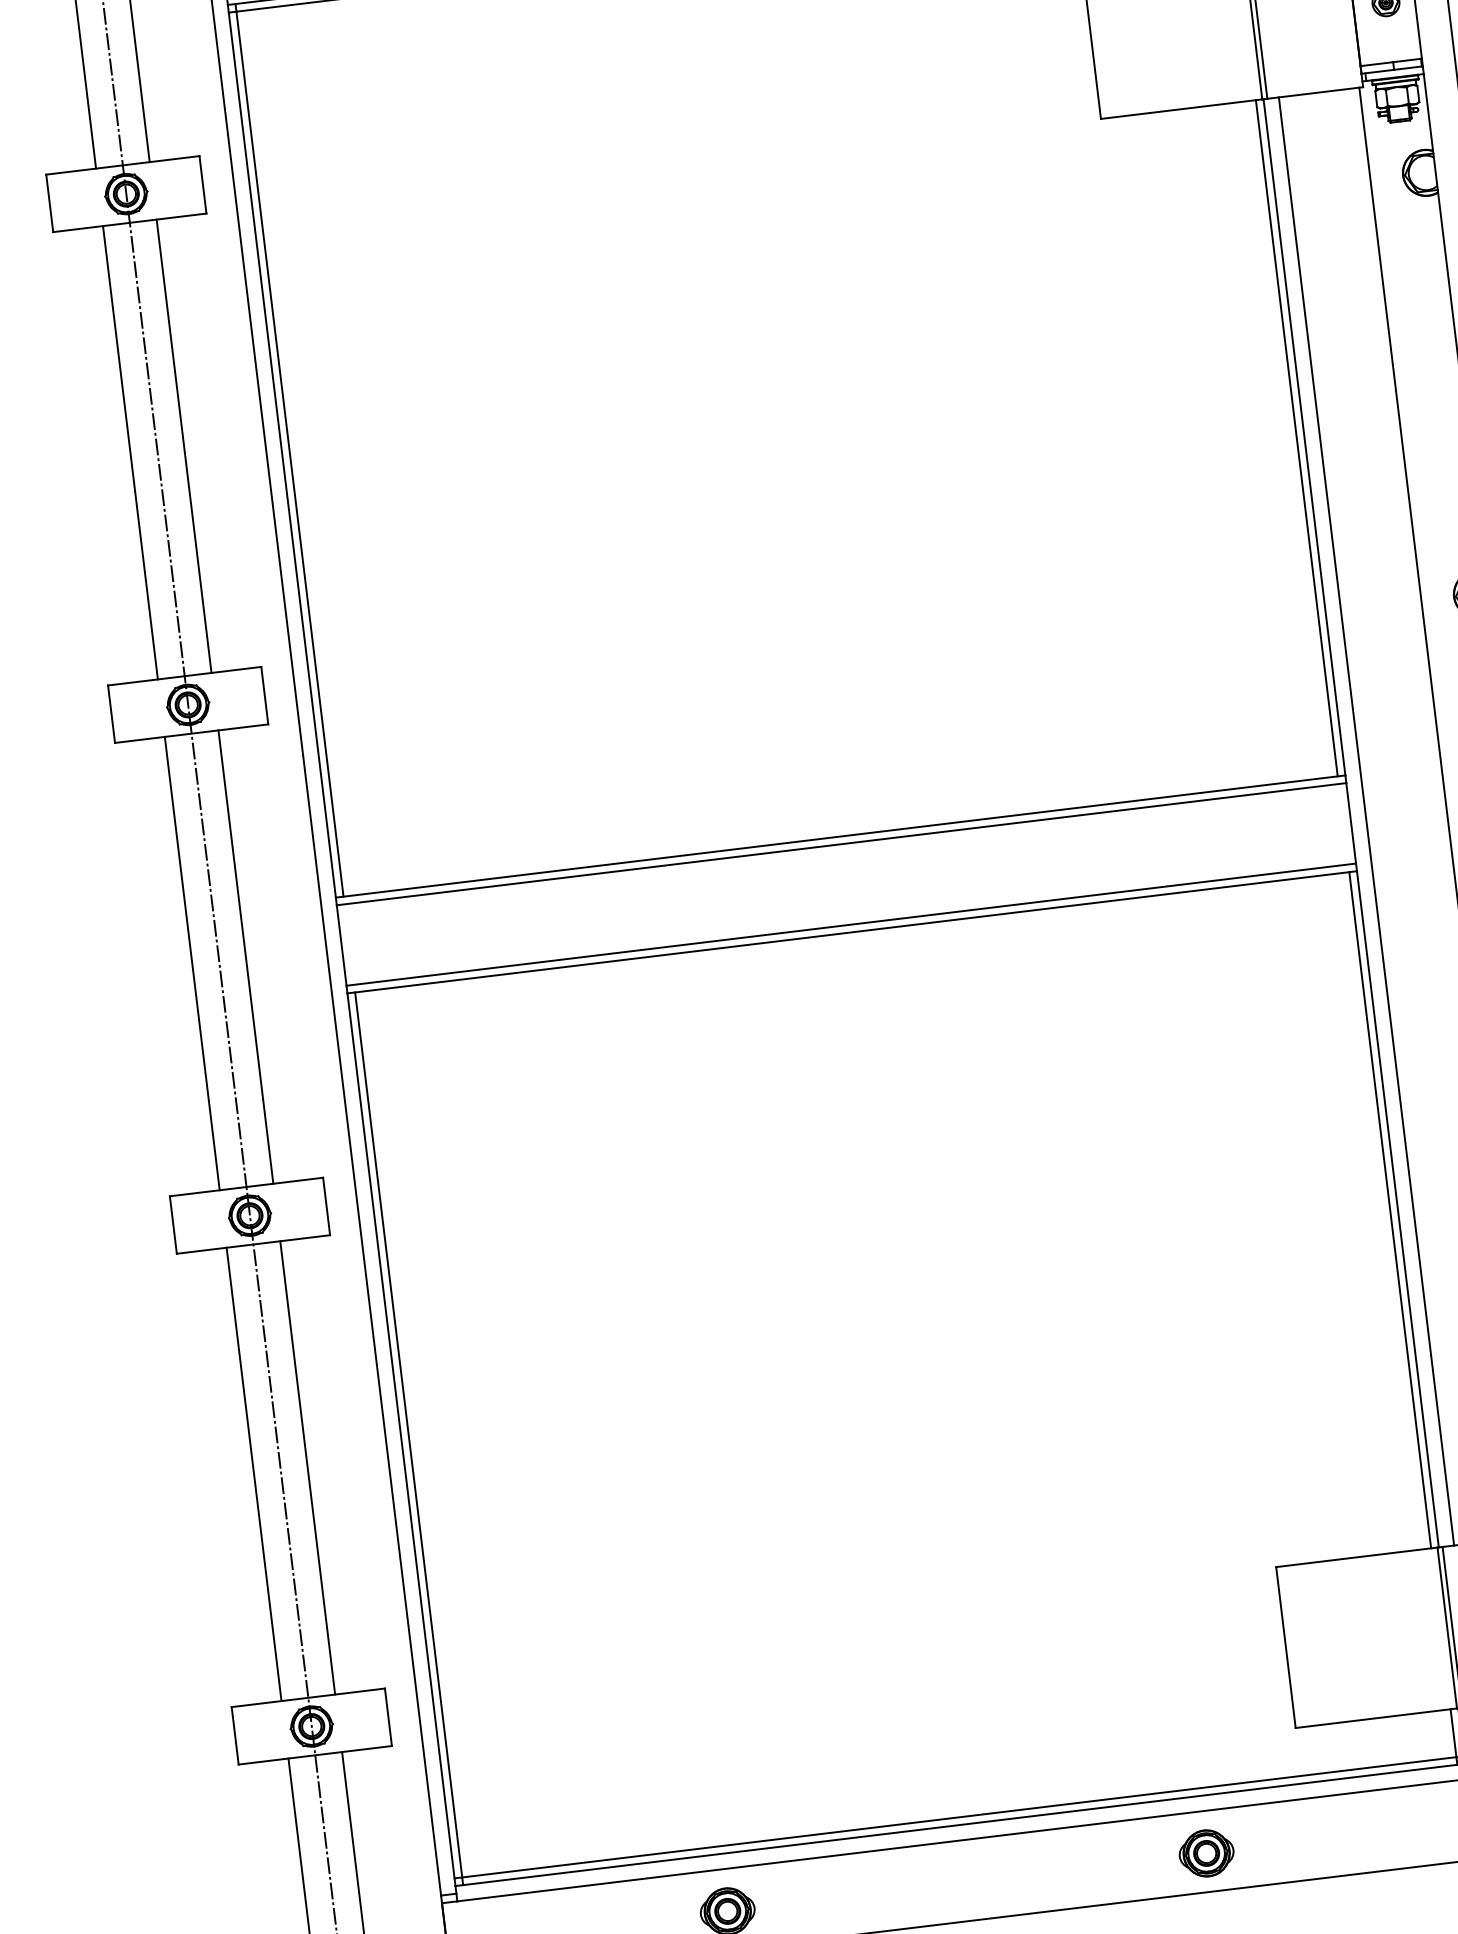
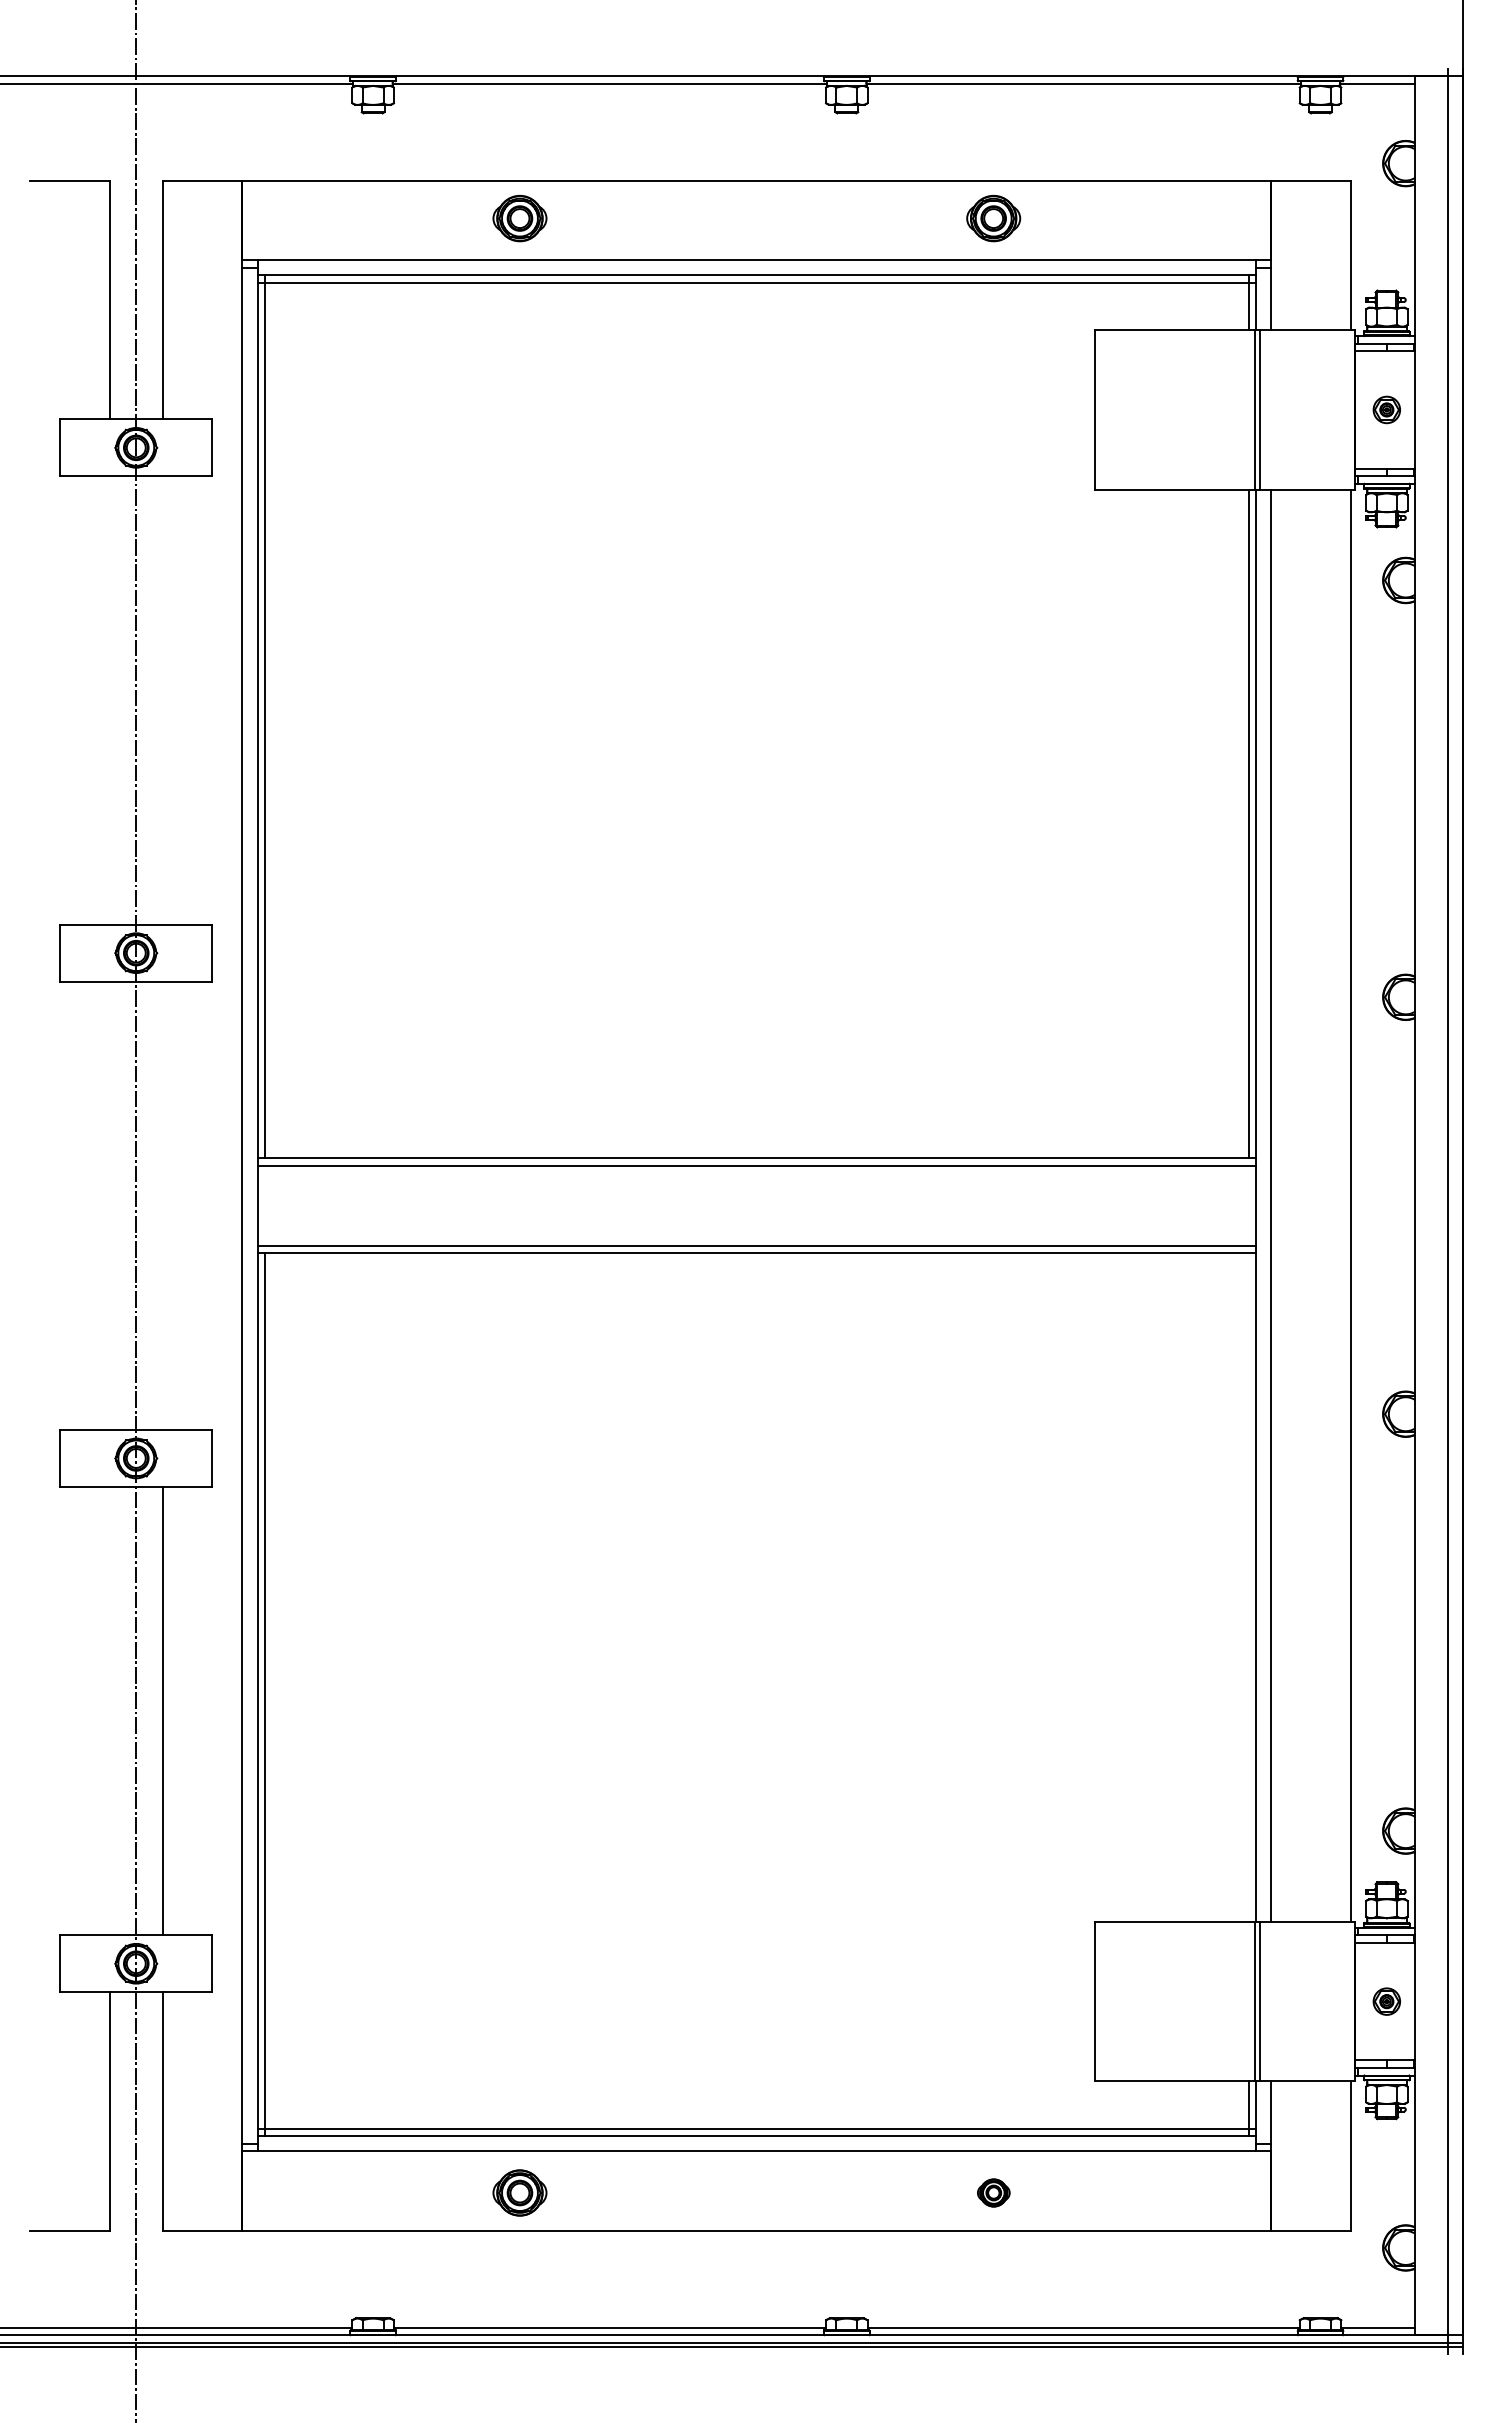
line: (183, 446) -> (162, 700), removed
line: (130, 452) -> (109, 700), removed
line: (245, 956) -> (162, 1205), removed
line: (191, 963) -> (109, 1205), removed
line: (1390, 1210) -> (1248, 1587), removed
line: (253, 1473) -> (109, 1710), removed
part: (1206, 1852) -> (993, 2192), size x0.6

